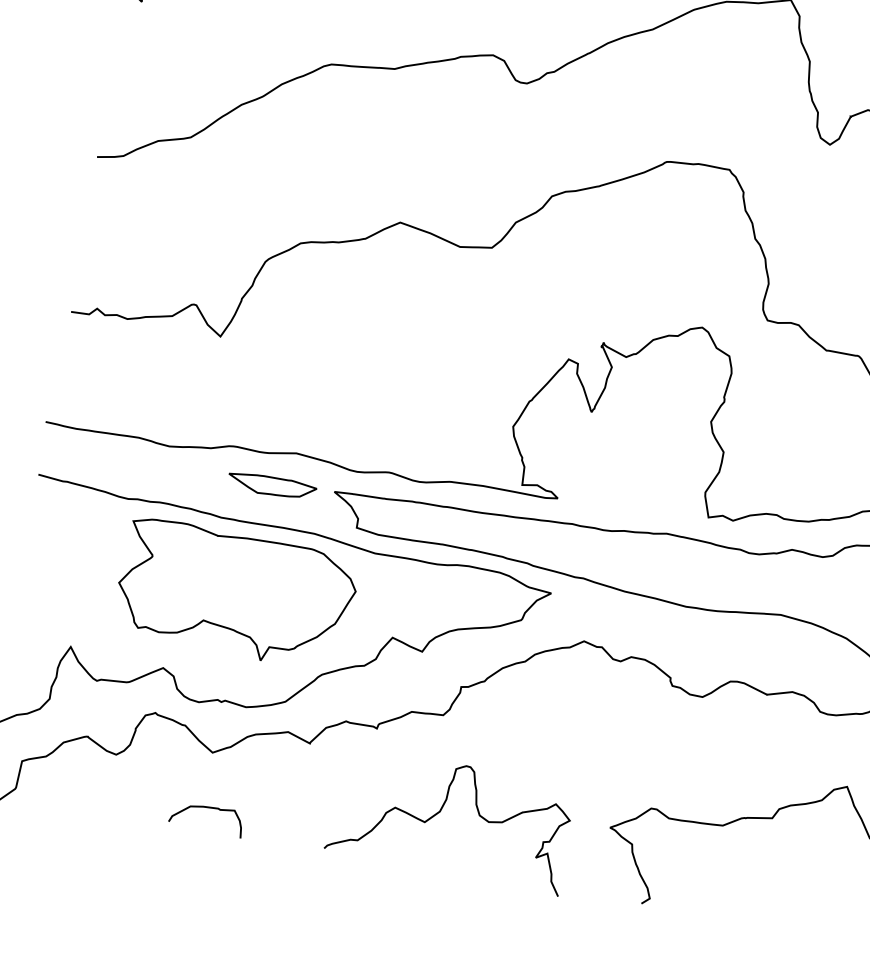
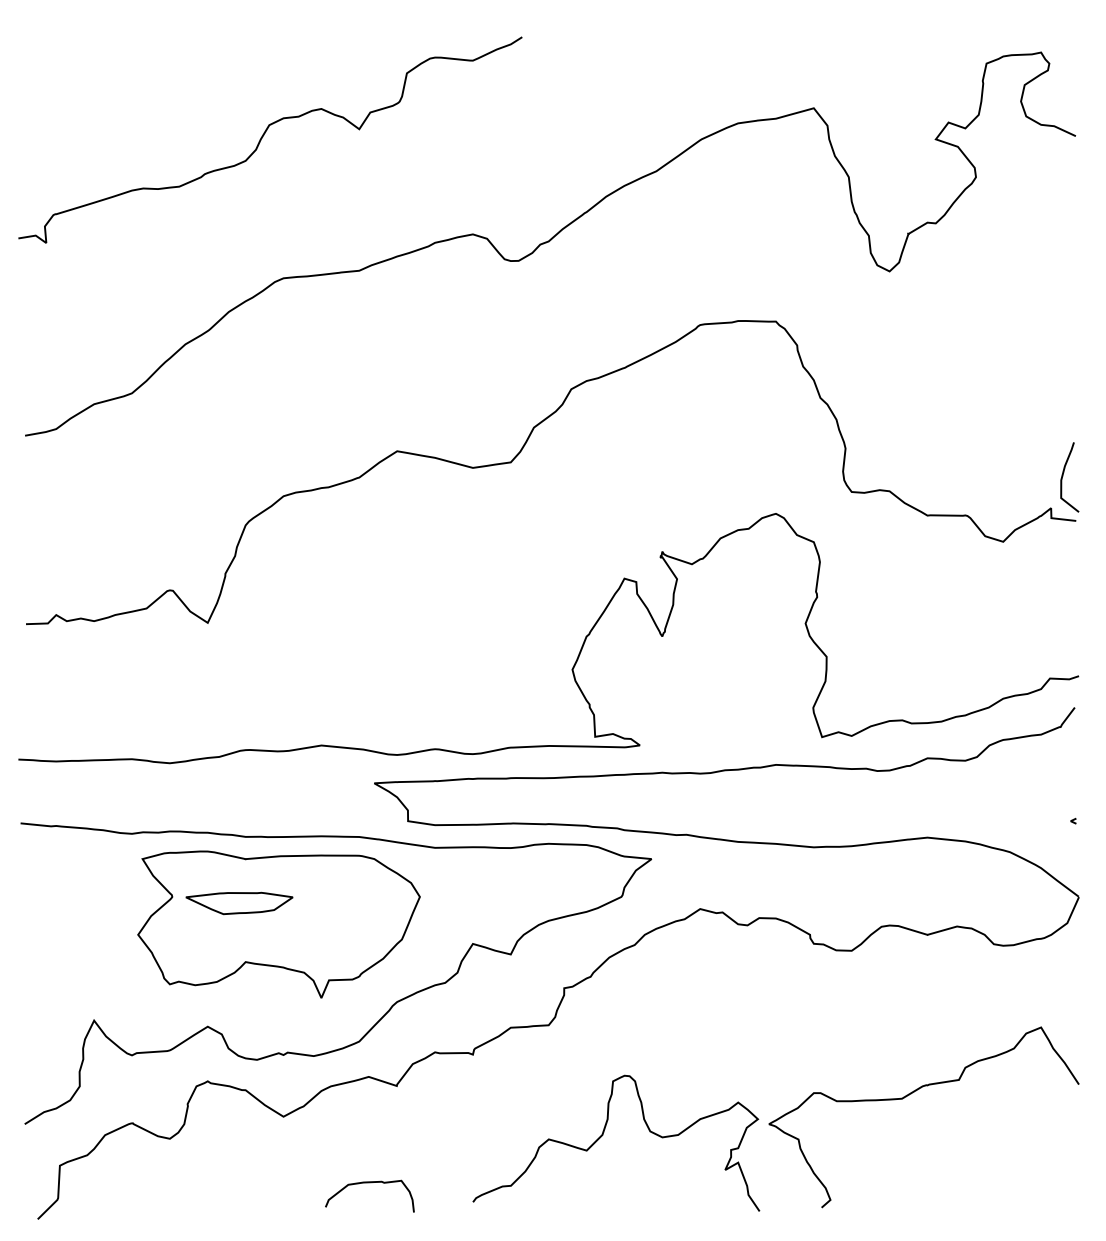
part: (272, 486) -> (239, 903), moved
curve: (208, 808) -> (369, 1183), moved
curve: (440, 812) -> (603, 1135), moved

